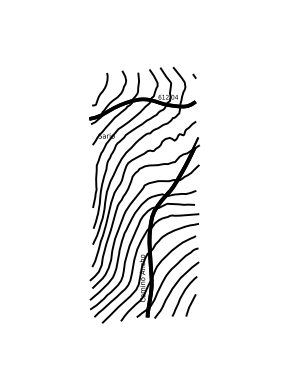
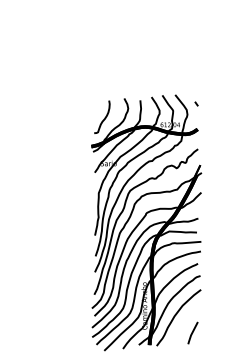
part: (184, 296) -> (186, 324), removed

